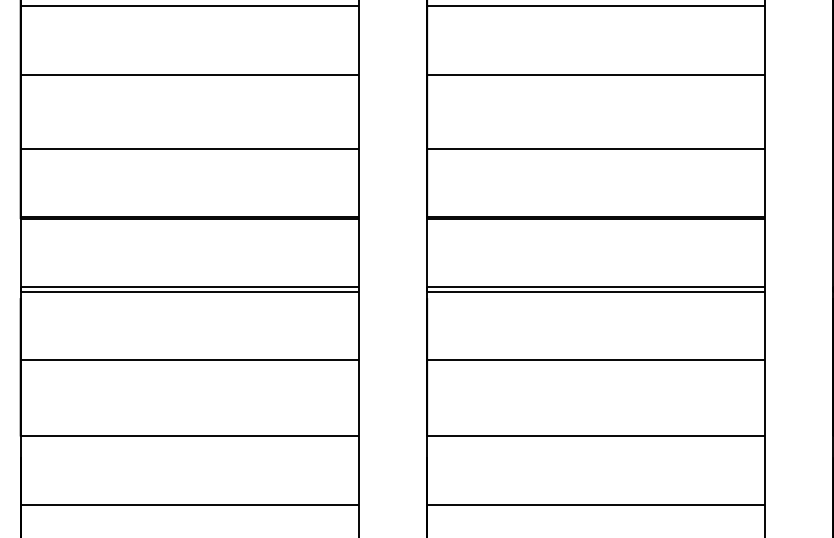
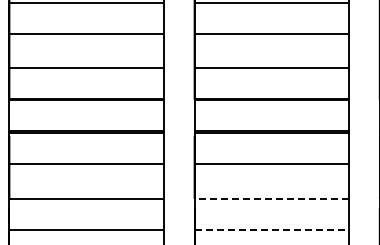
line: (595, 435) -> (271, 198), solid -> dashed
line: (598, 503) -> (272, 229), solid -> dashed

